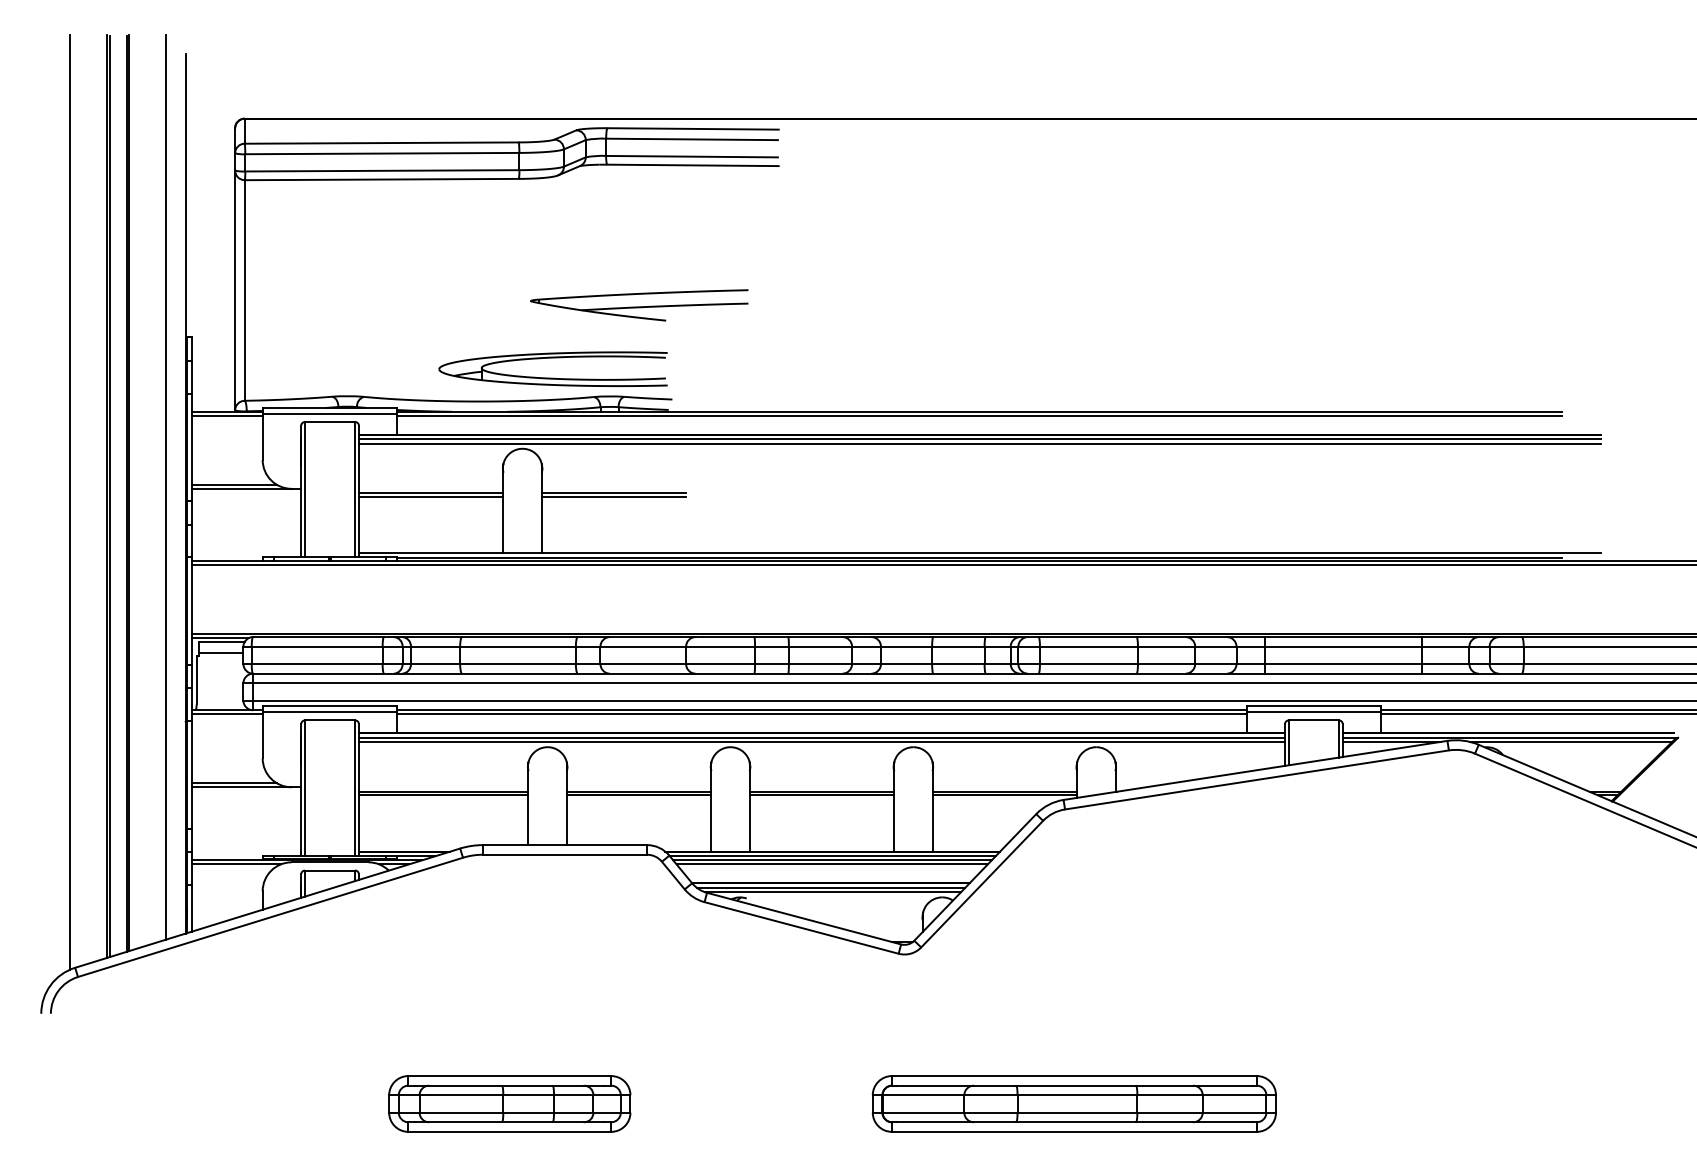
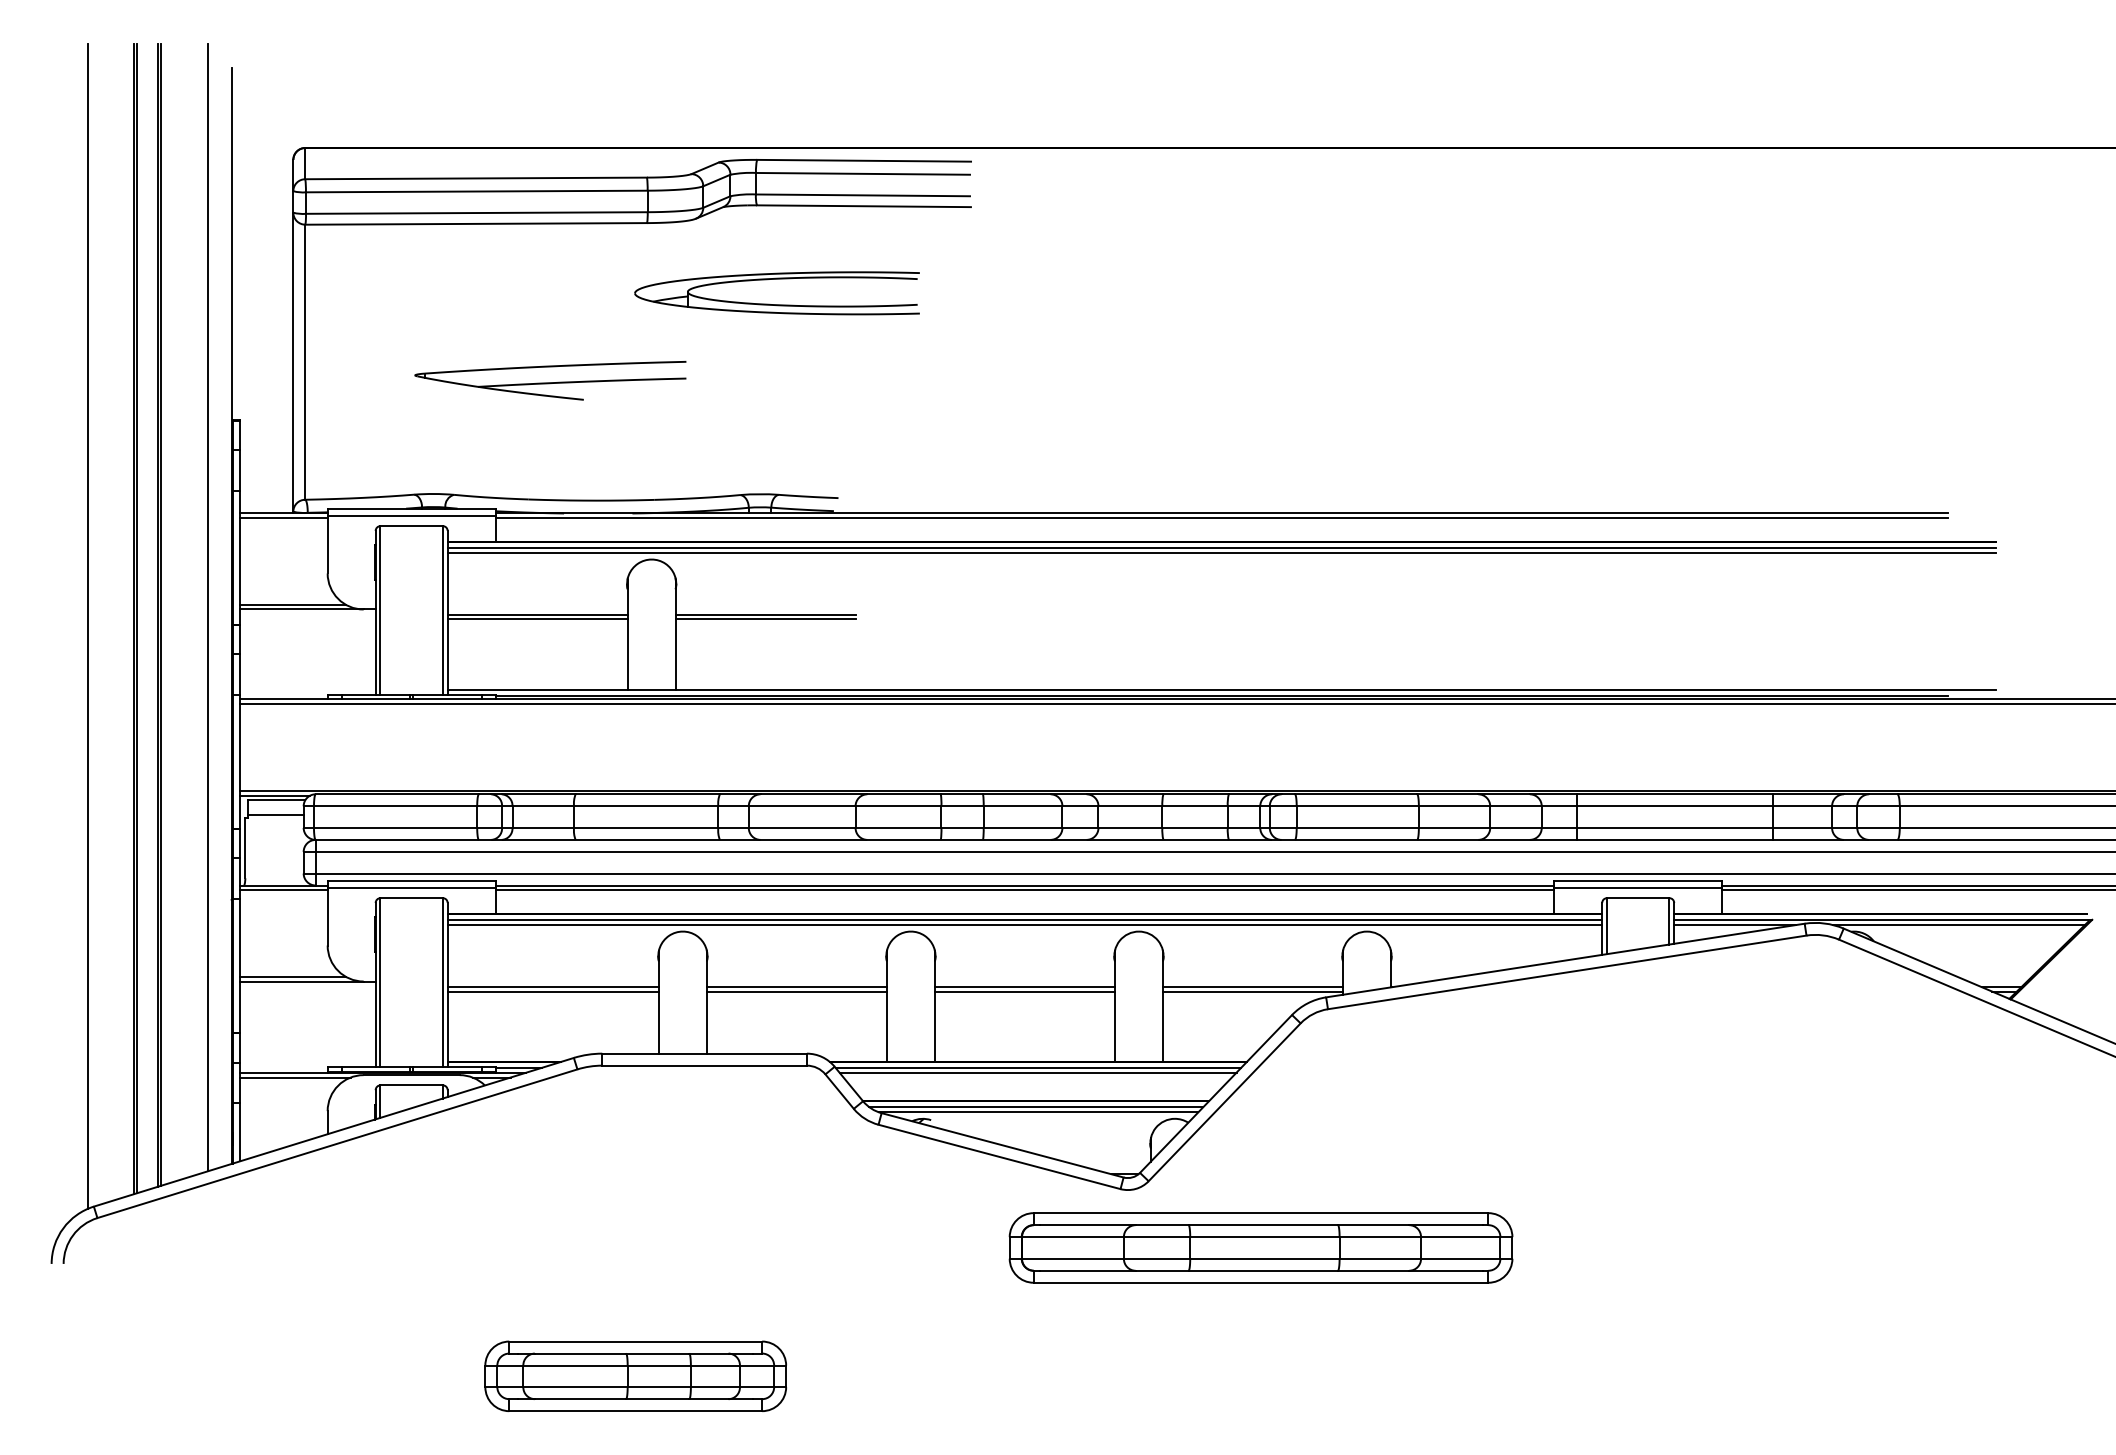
part: (639, 305) -> (550, 380), moved
part: (552, 377) -> (776, 303), moved
line: (831, 864) -> (1036, 1077), removed
part: (1073, 1103) -> (1259, 1247), moved

